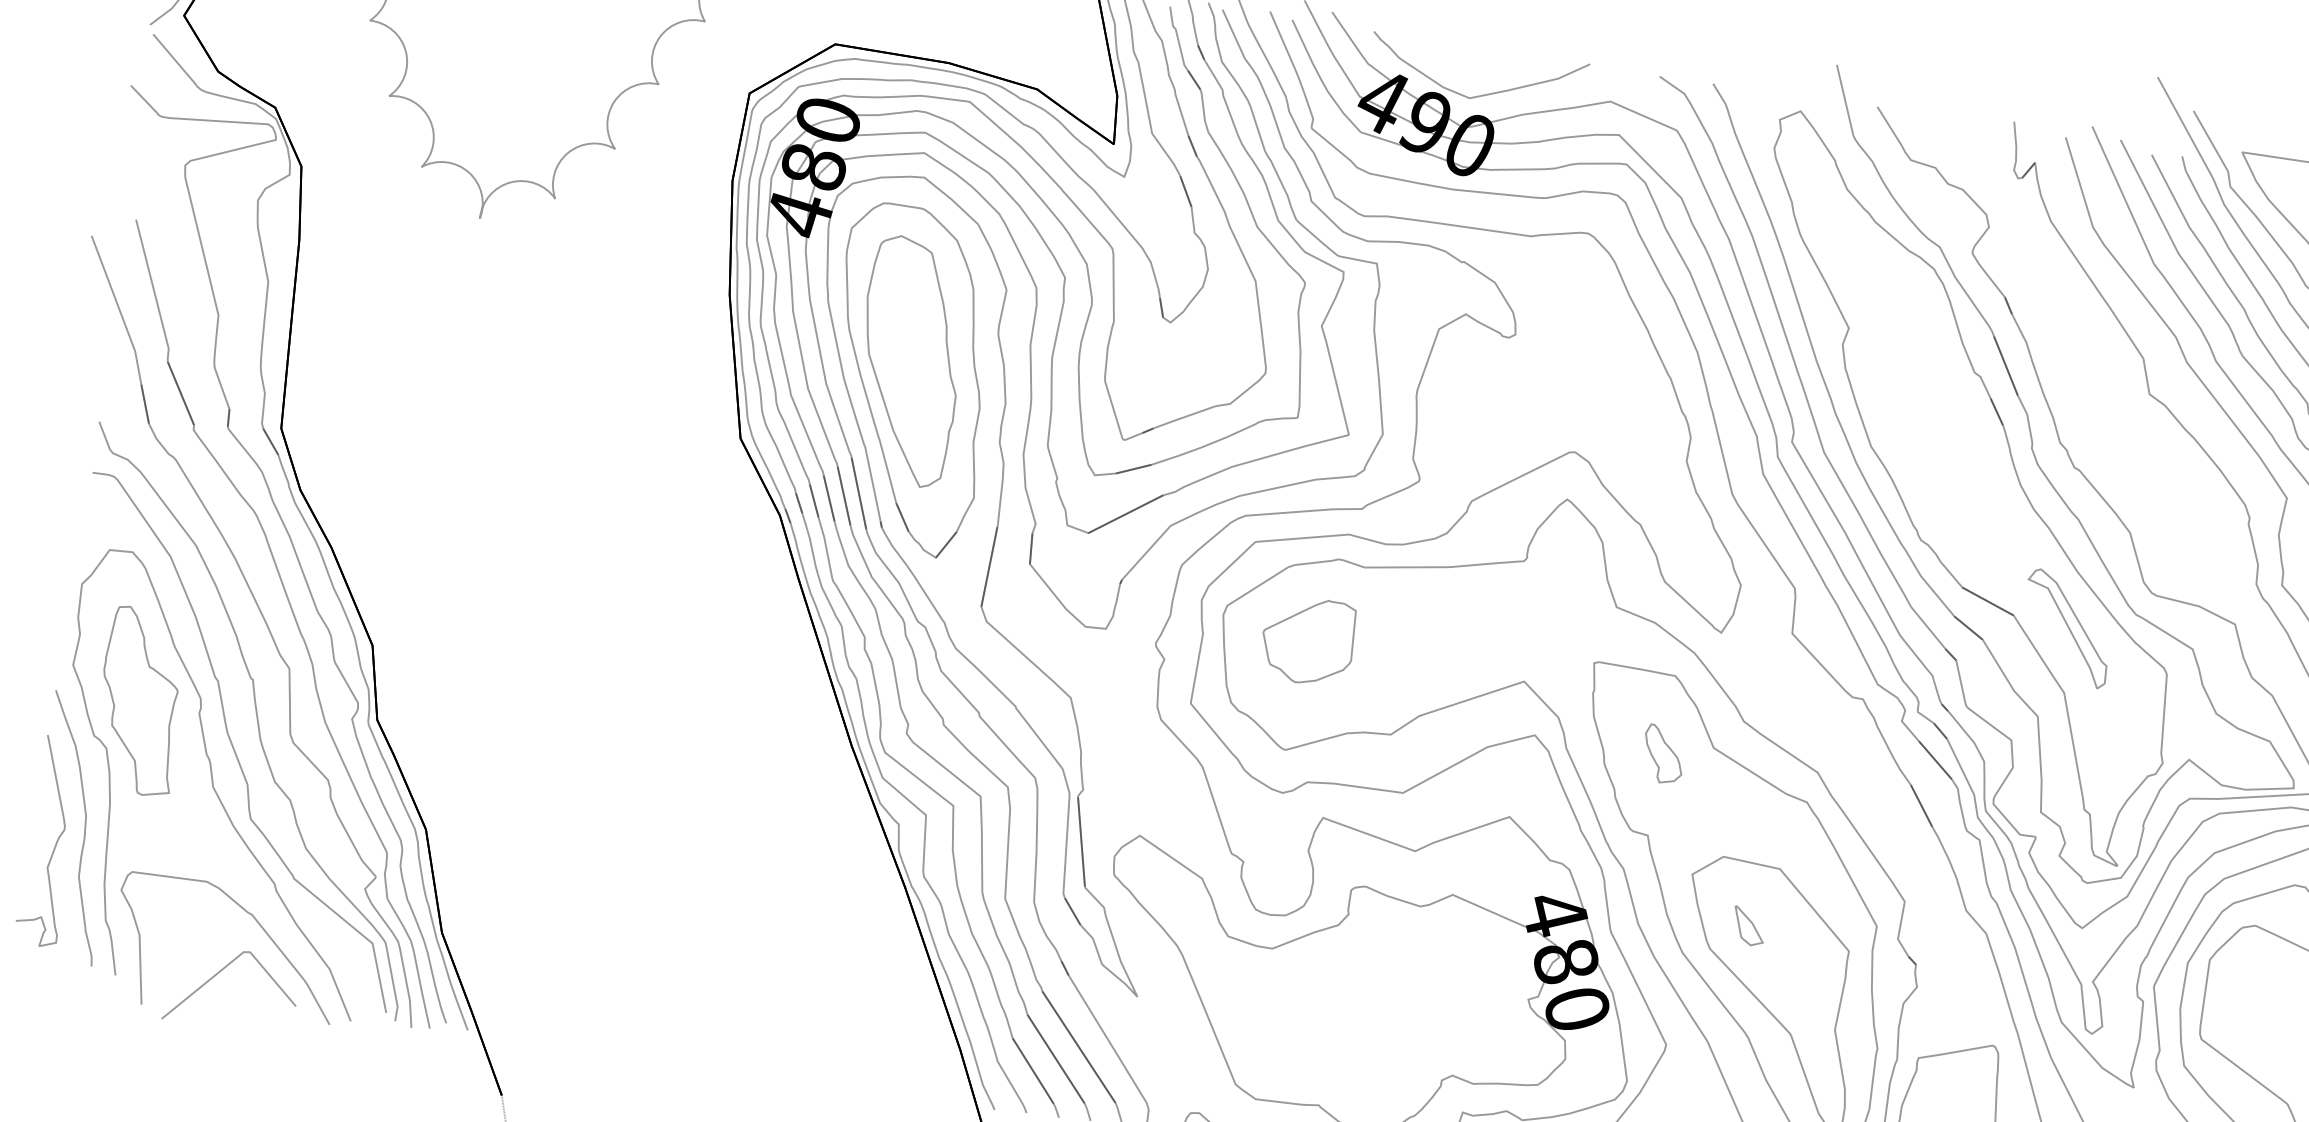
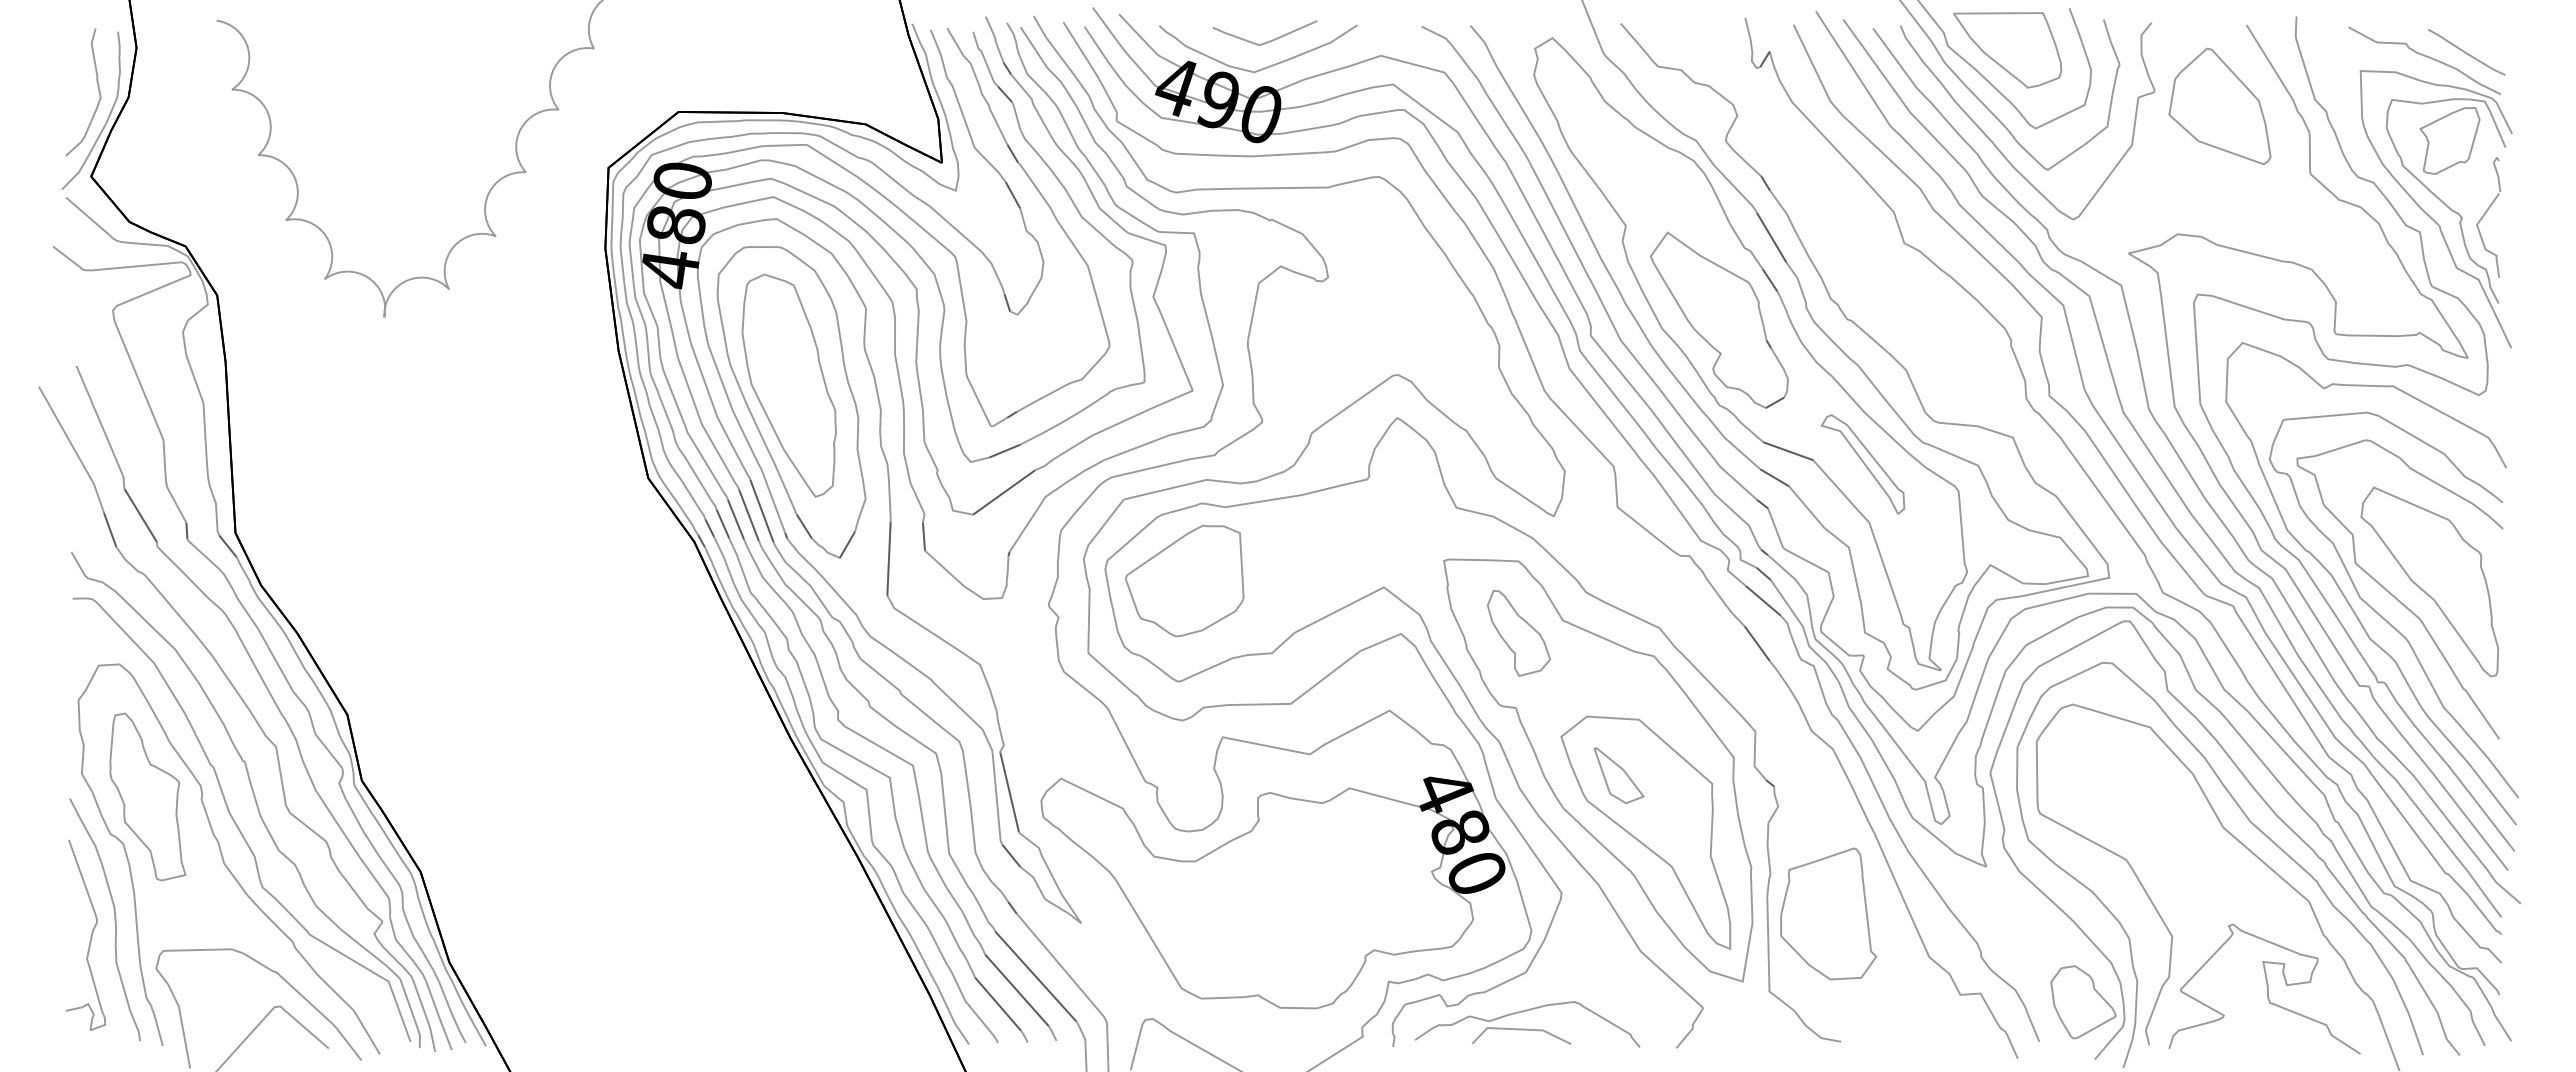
line: (1491, 66) -> (1269, 40), added
part: (1935, 446) -> (1719, 319), added
part: (1307, 640) -> (1184, 580), size x1.43
part: (1663, 754) -> (1518, 633), size x1.67
part: (1749, 926) -> (1619, 775), size x1.67

